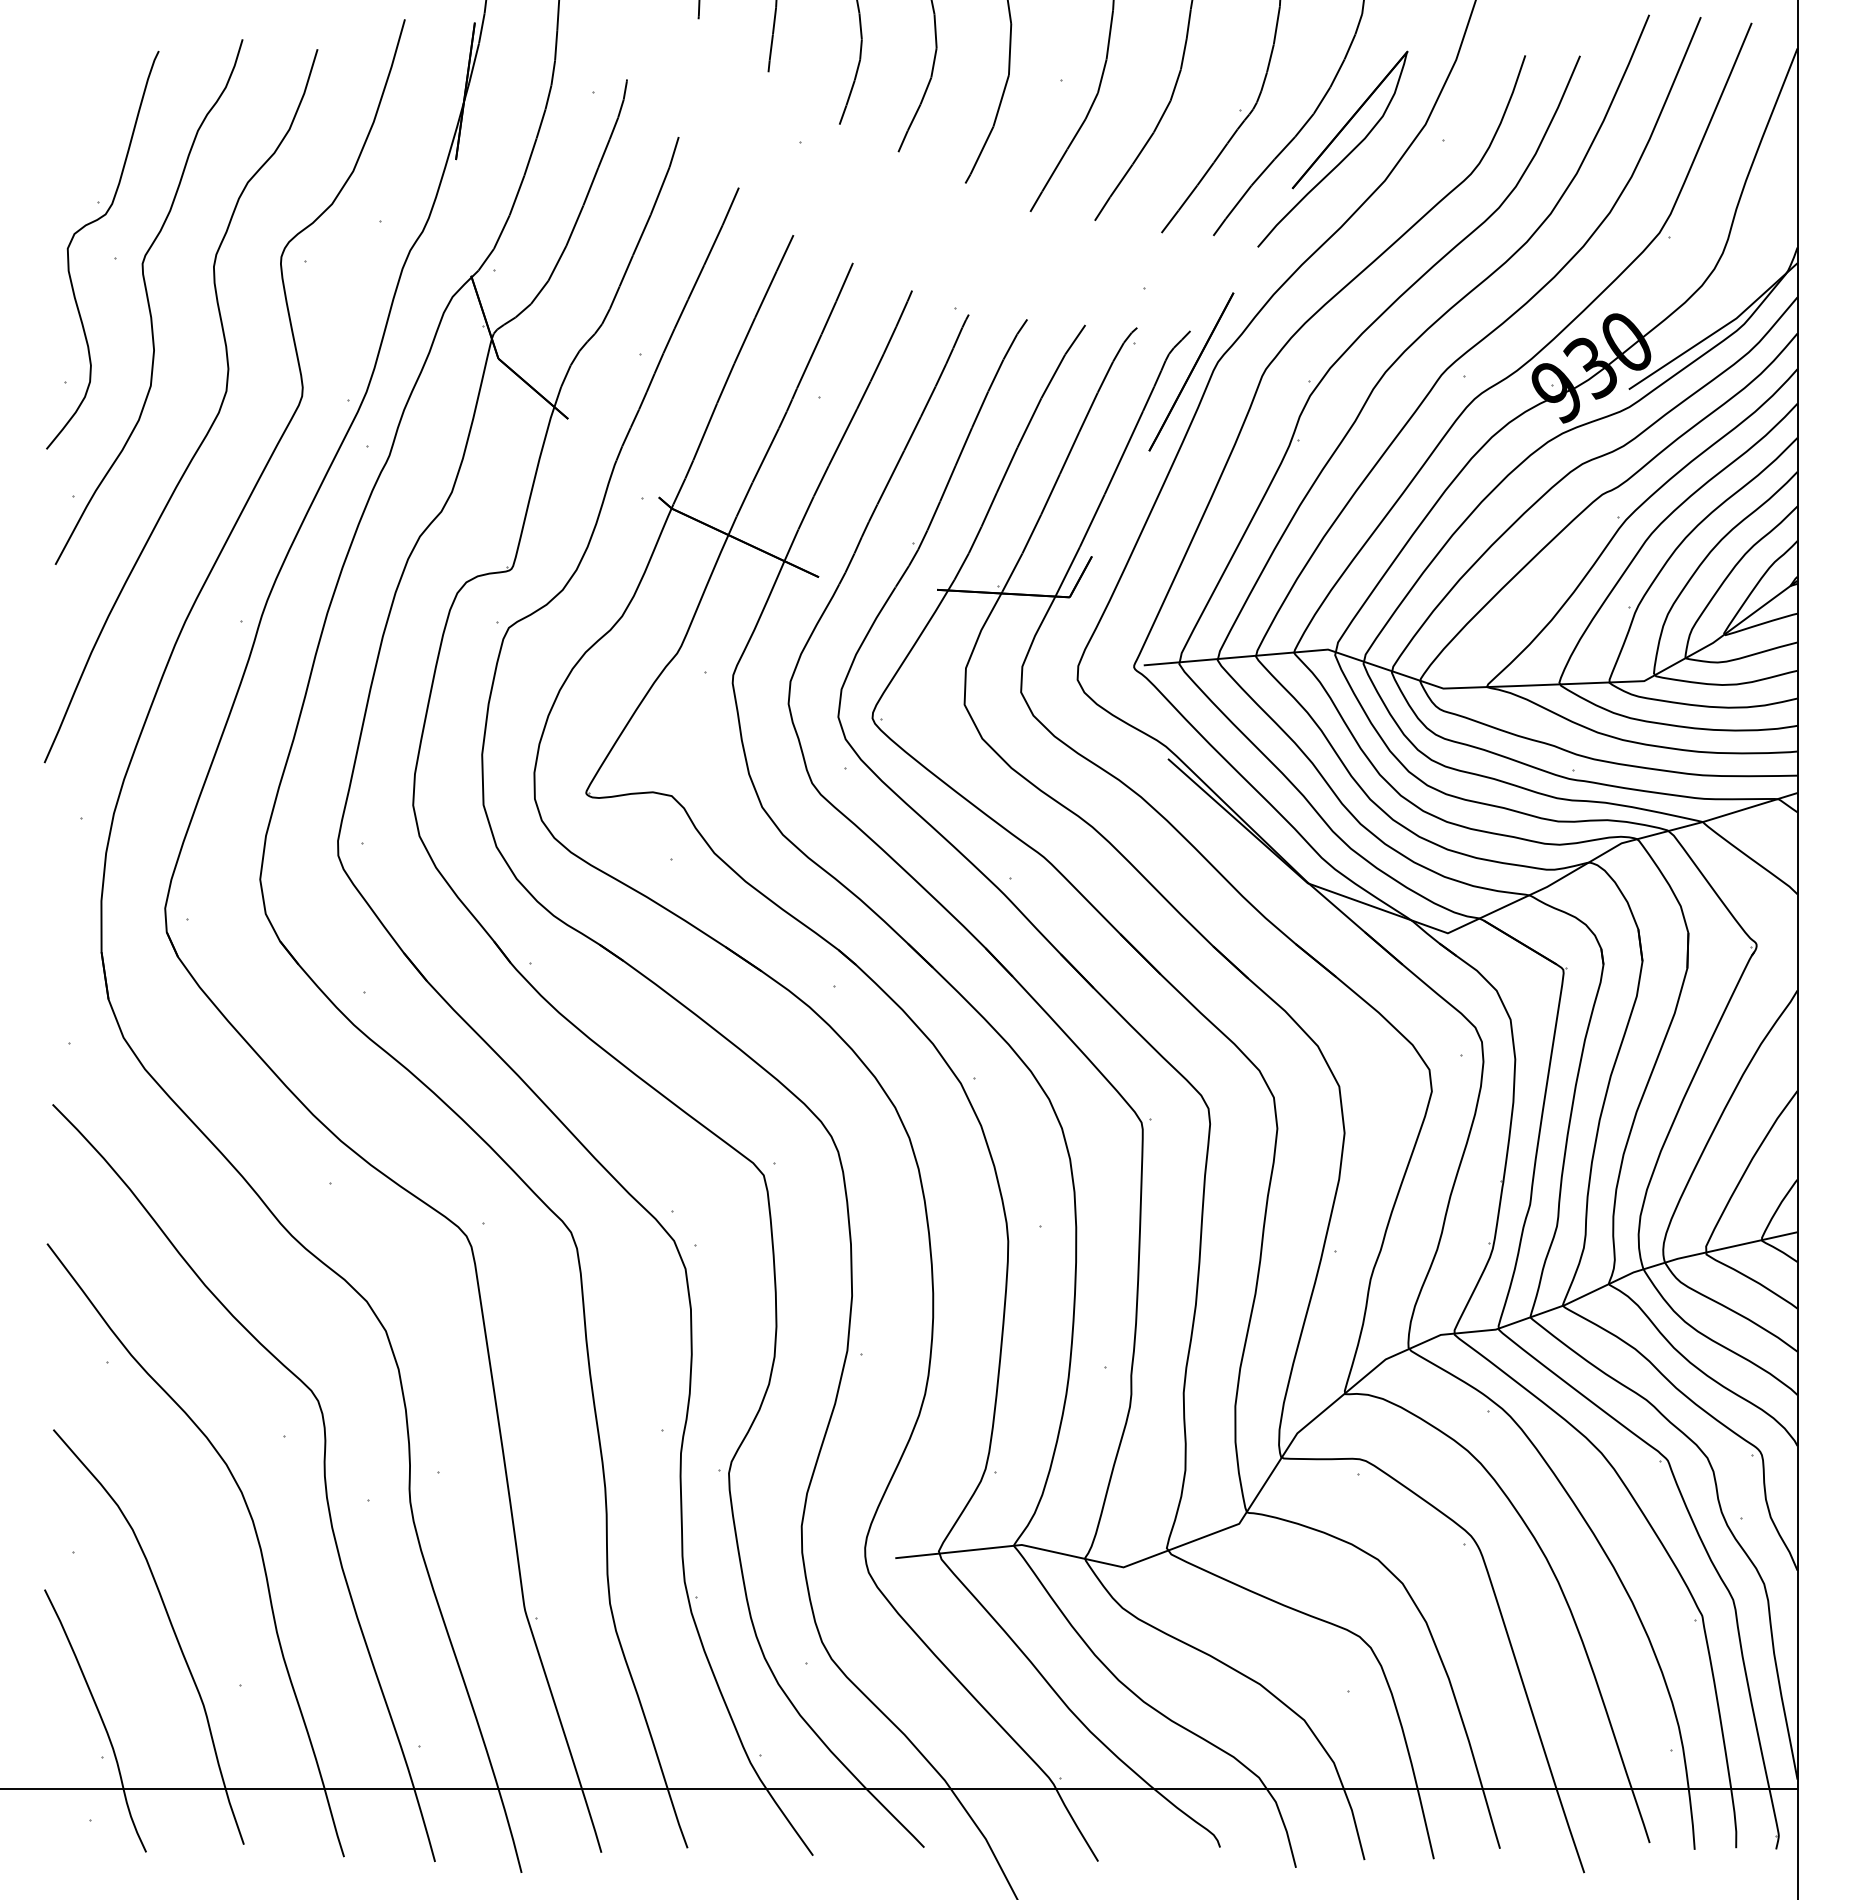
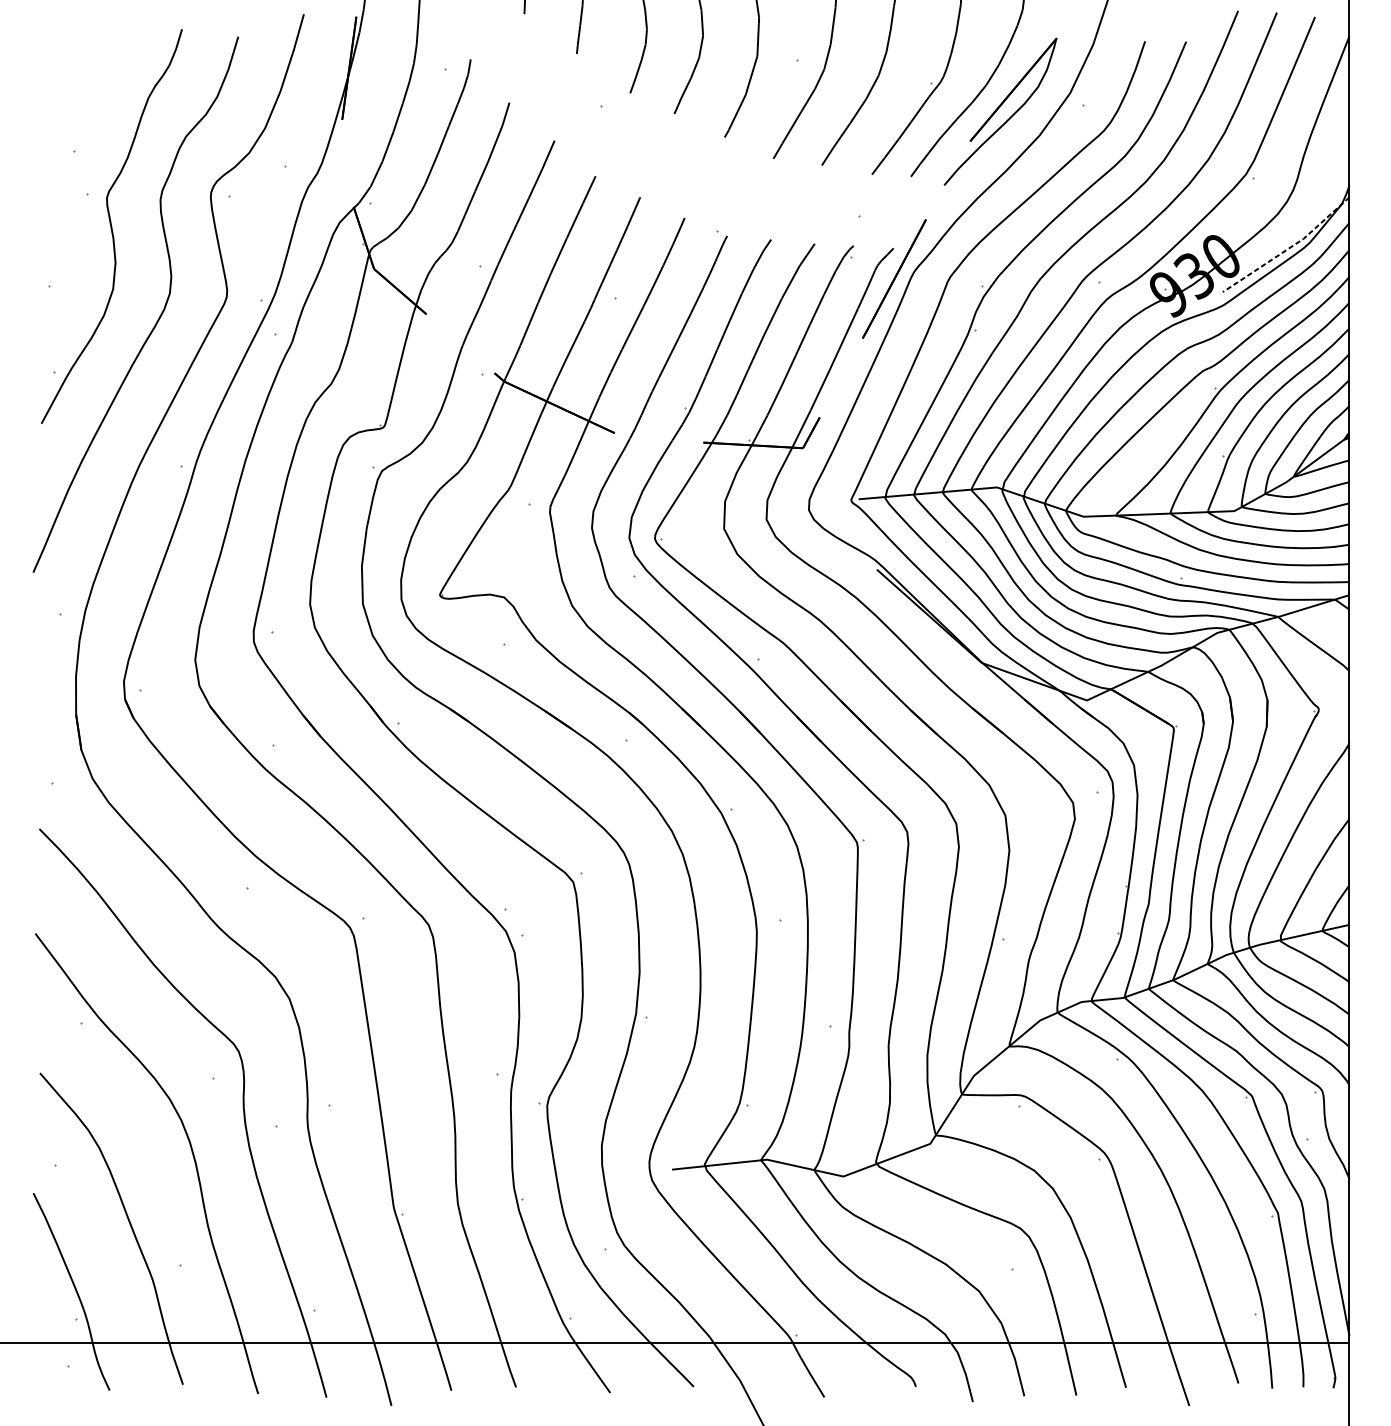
curve: (90, 224) -> (67, 168), removed
line: (1717, 331) -> (1289, 248), solid -> dashed

